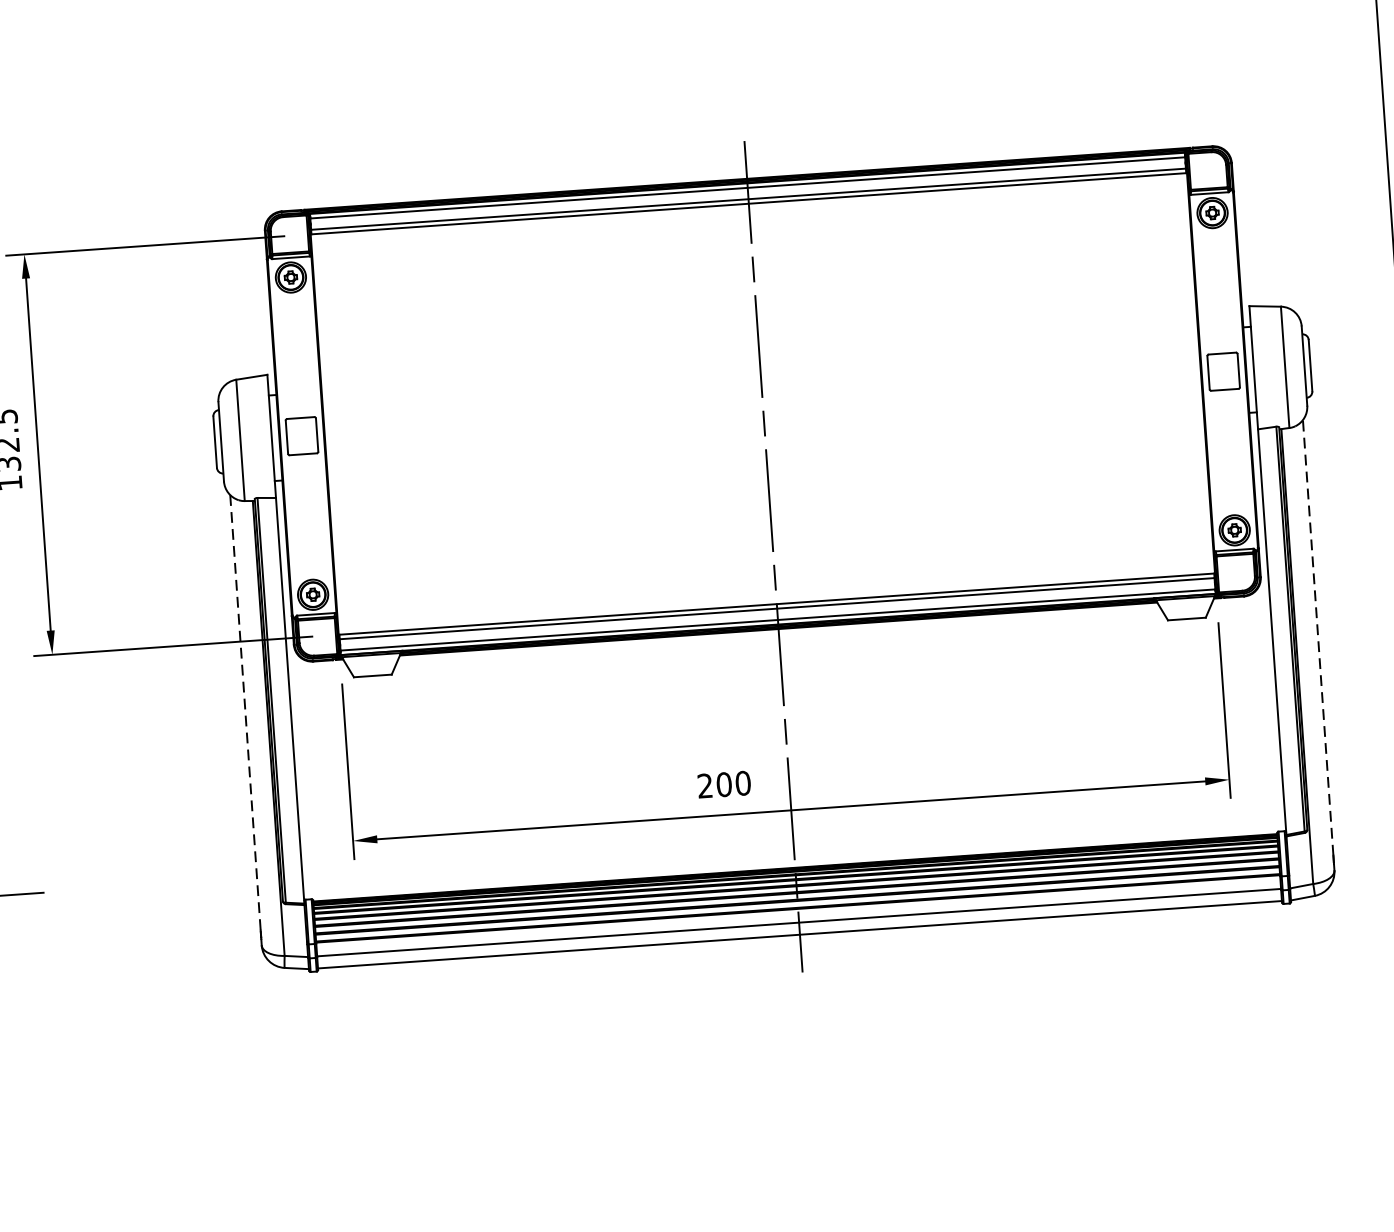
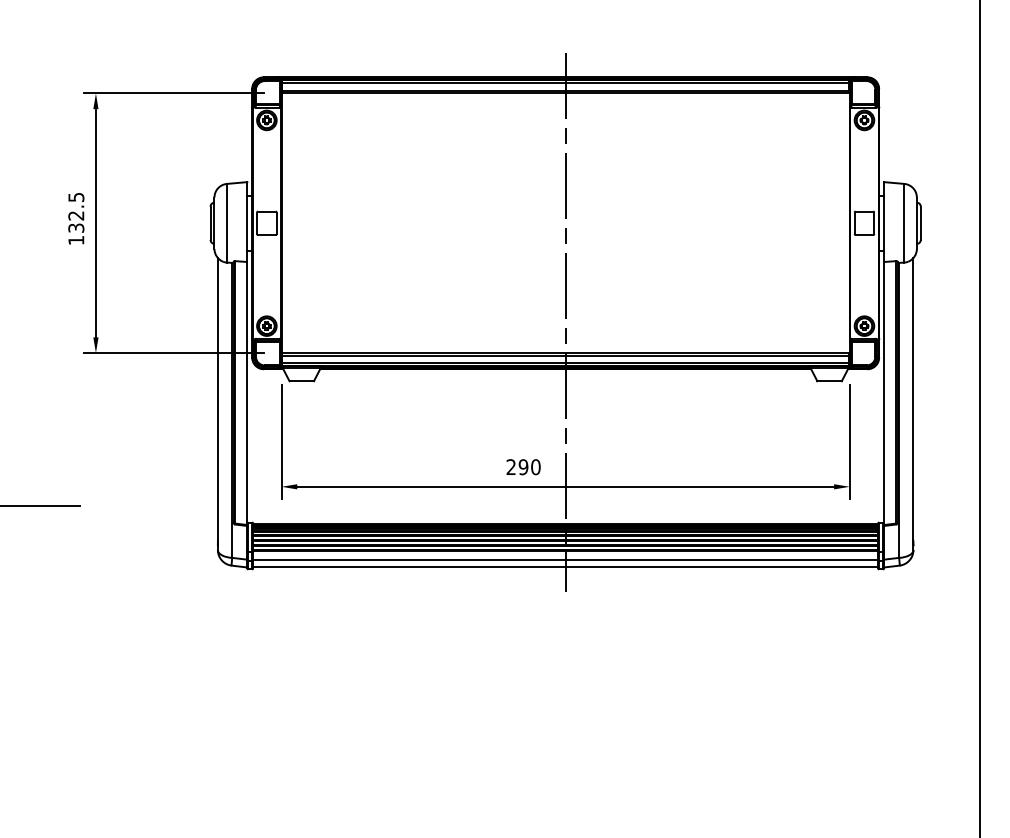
line: (1318, 636) -> (913, 398), dashed -> solid
line: (244, 713) -> (217, 399), dashed -> solid
text: (724, 785) -> (523, 467), 200 -> 290

